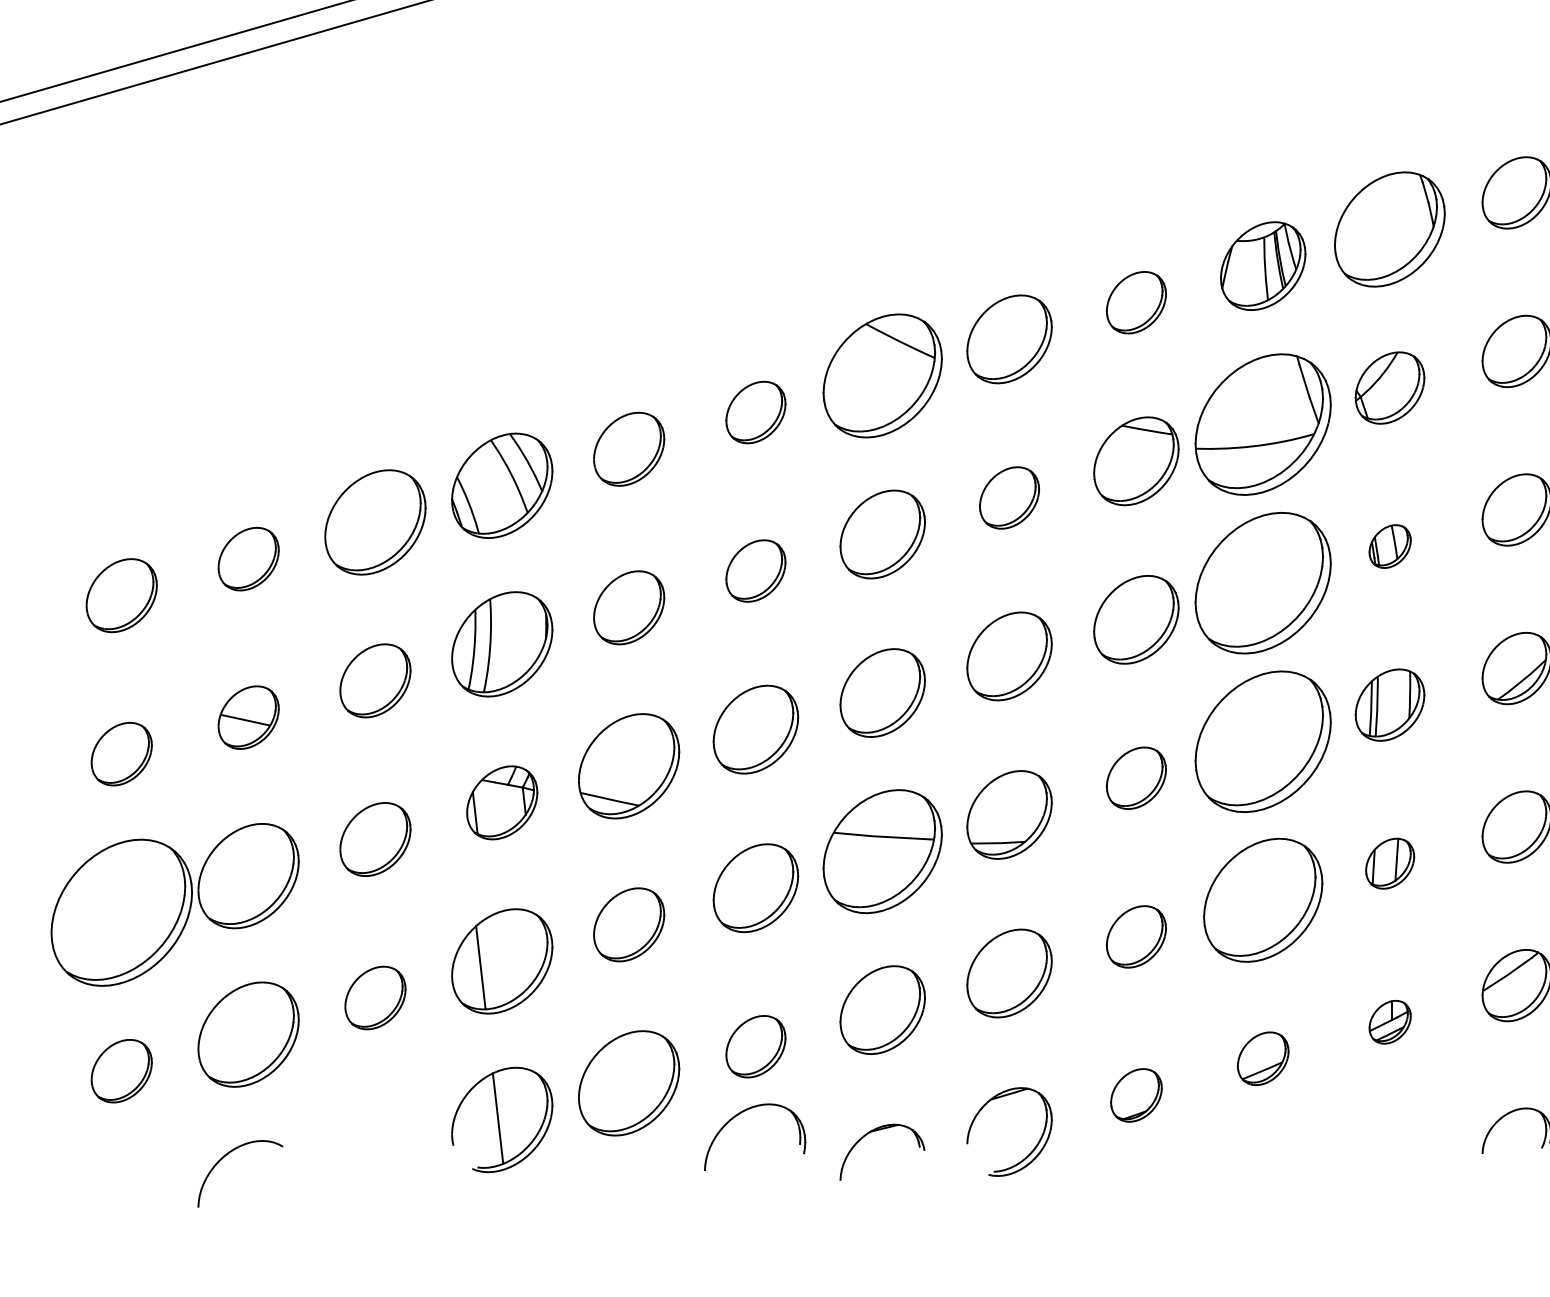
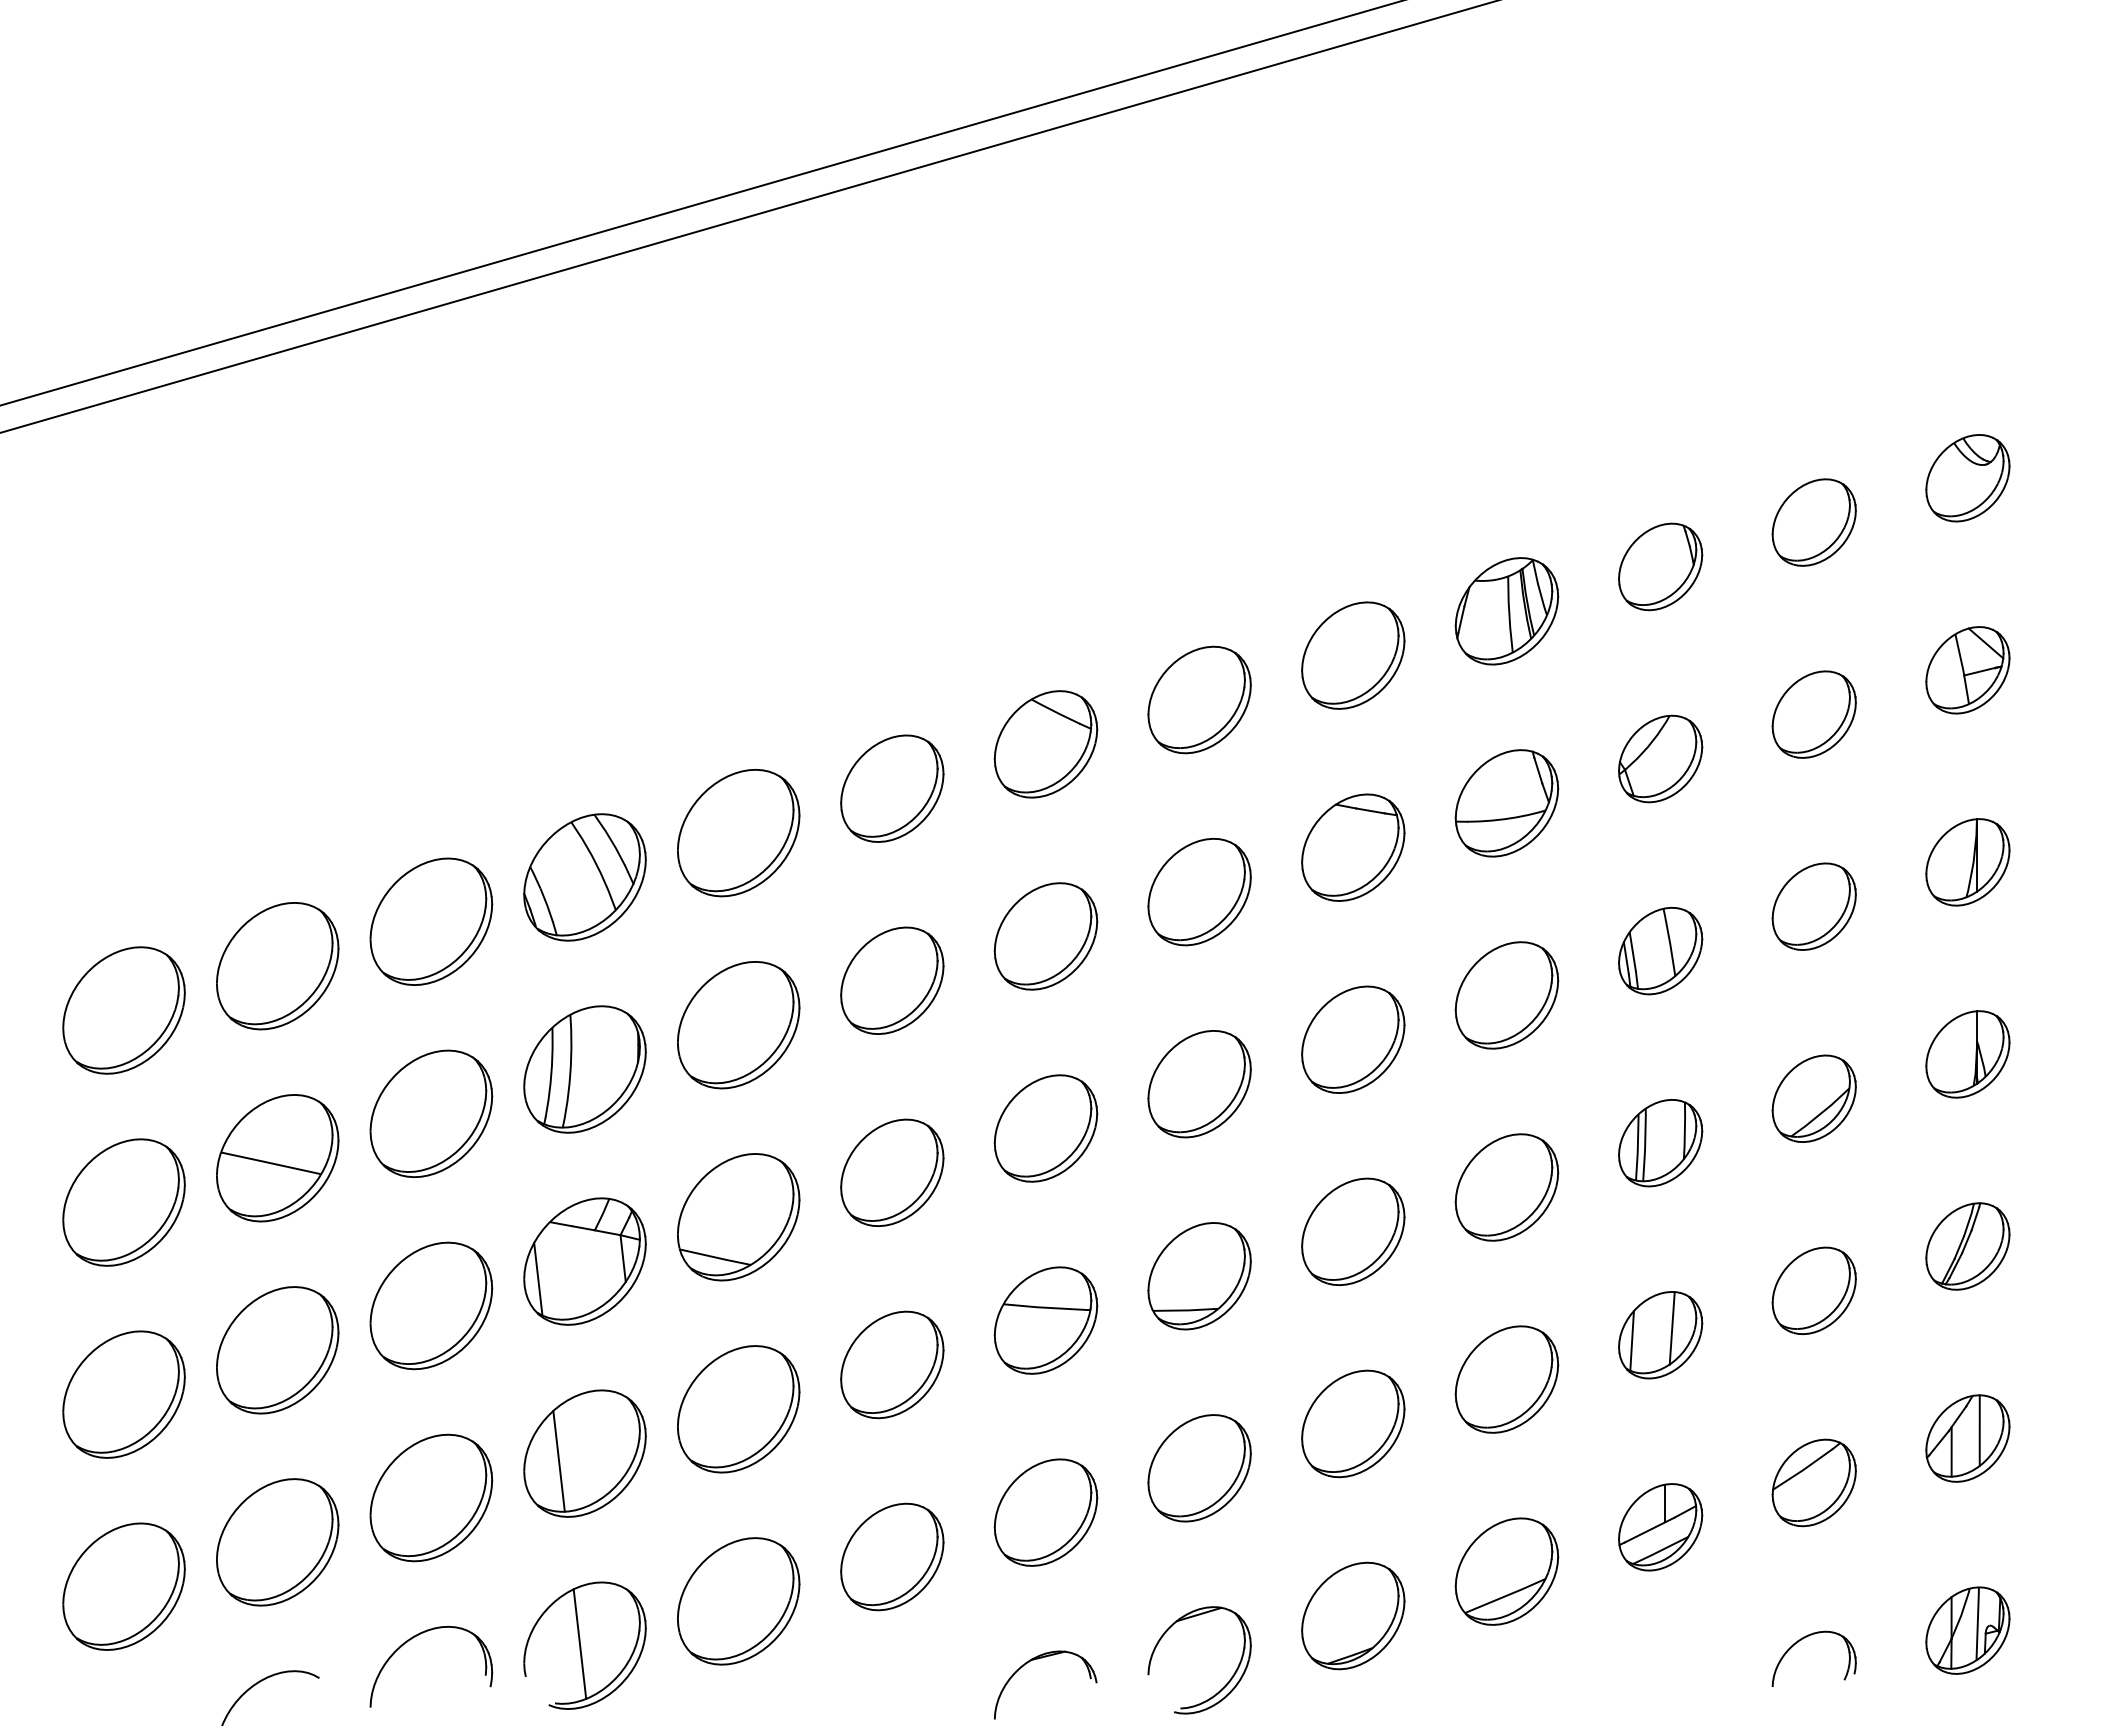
part: (1389, 229) -> (1660, 566), size x0.62
part: (1136, 302) -> (1353, 655), size x1.43
part: (882, 376) -> (1045, 744), size x0.71
part: (756, 412) -> (892, 788), size x1.43
part: (1262, 424) -> (1506, 803), size x0.62
part: (628, 449) -> (738, 833), size x1.43
part: (1009, 498) -> (1199, 892), size x1.43
part: (1389, 546) -> (1660, 950), size x1.67
part: (248, 559) -> (277, 966), size x1.67
part: (756, 570) -> (892, 980), size x1.43
part: (1262, 583) -> (1506, 995), size x0.62
part: (121, 595) -> (123, 1010), size x1.43
part: (628, 608) -> (738, 1025), size x1.43
part: (375, 680) -> (431, 1113), size x1.43
part: (248, 717) -> (277, 1158), size x1.67
part: (1262, 741) -> (1506, 1187), size x0.62
part: (121, 754) -> (123, 1202), size x1.67
part: (1136, 778) -> (1353, 1231), size x1.43
part: (501, 802) -> (584, 1261), size x1.43
part: (375, 839) -> (431, 1305), size x1.43
part: (882, 851) -> (1045, 1320), size x0.71
part: (1389, 863) -> (1660, 1335), size x1.43
part: (1262, 900) -> (1506, 1379), size x0.71
part: (121, 912) -> (123, 1394), size x0.71
part: (628, 924) -> (738, 1409), size x1.43
part: (1136, 936) -> (1353, 1423), size x1.43
part: (375, 997) -> (431, 1497), size x1.67
part: (1389, 1022) -> (1660, 1527), size x1.67
part: (756, 1046) -> (892, 1556), size x1.43
part: (1262, 1058) -> (1506, 1571), size x1.67
part: (121, 1071) -> (123, 1586), size x1.67
part: (1136, 1095) -> (1353, 1615), size x1.67
part: (742, 1113) -> (415, 1637), moved

